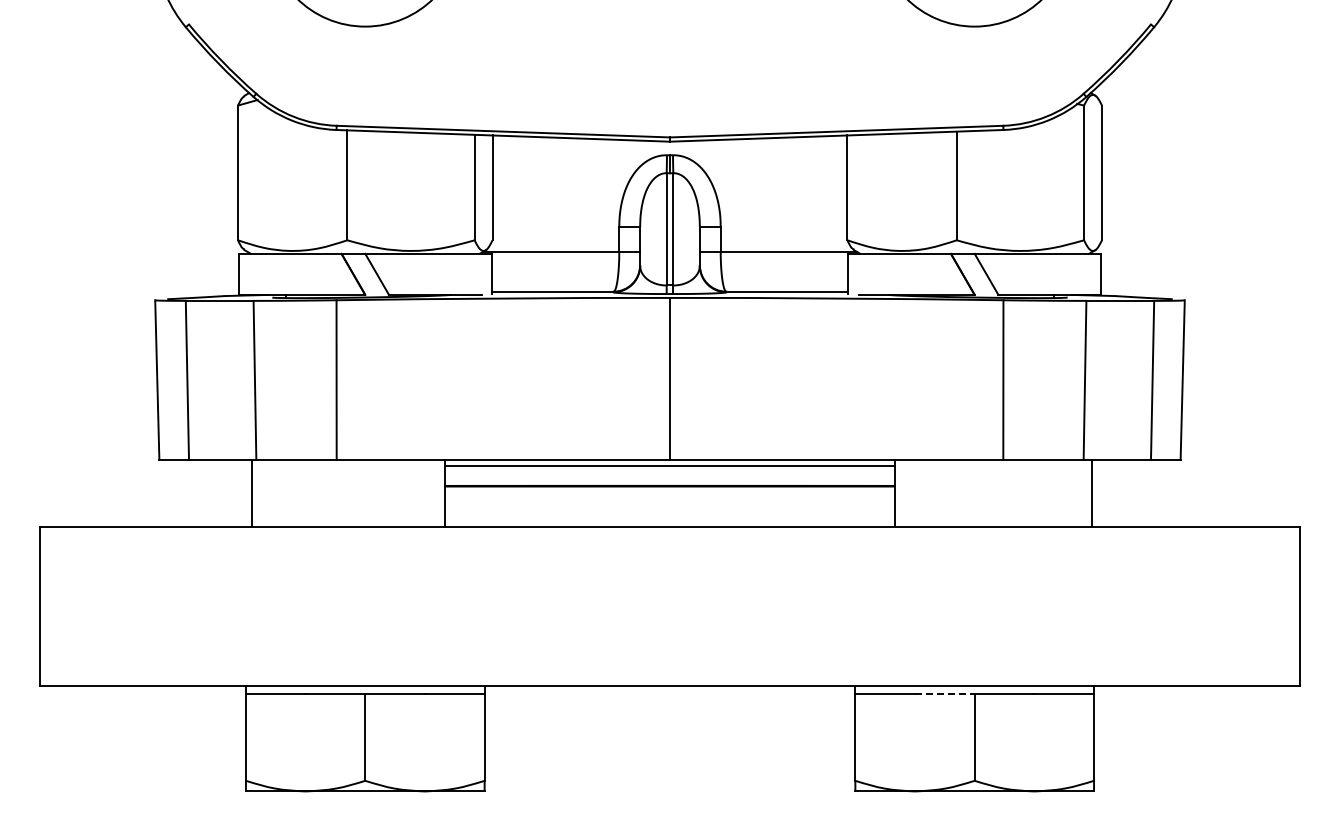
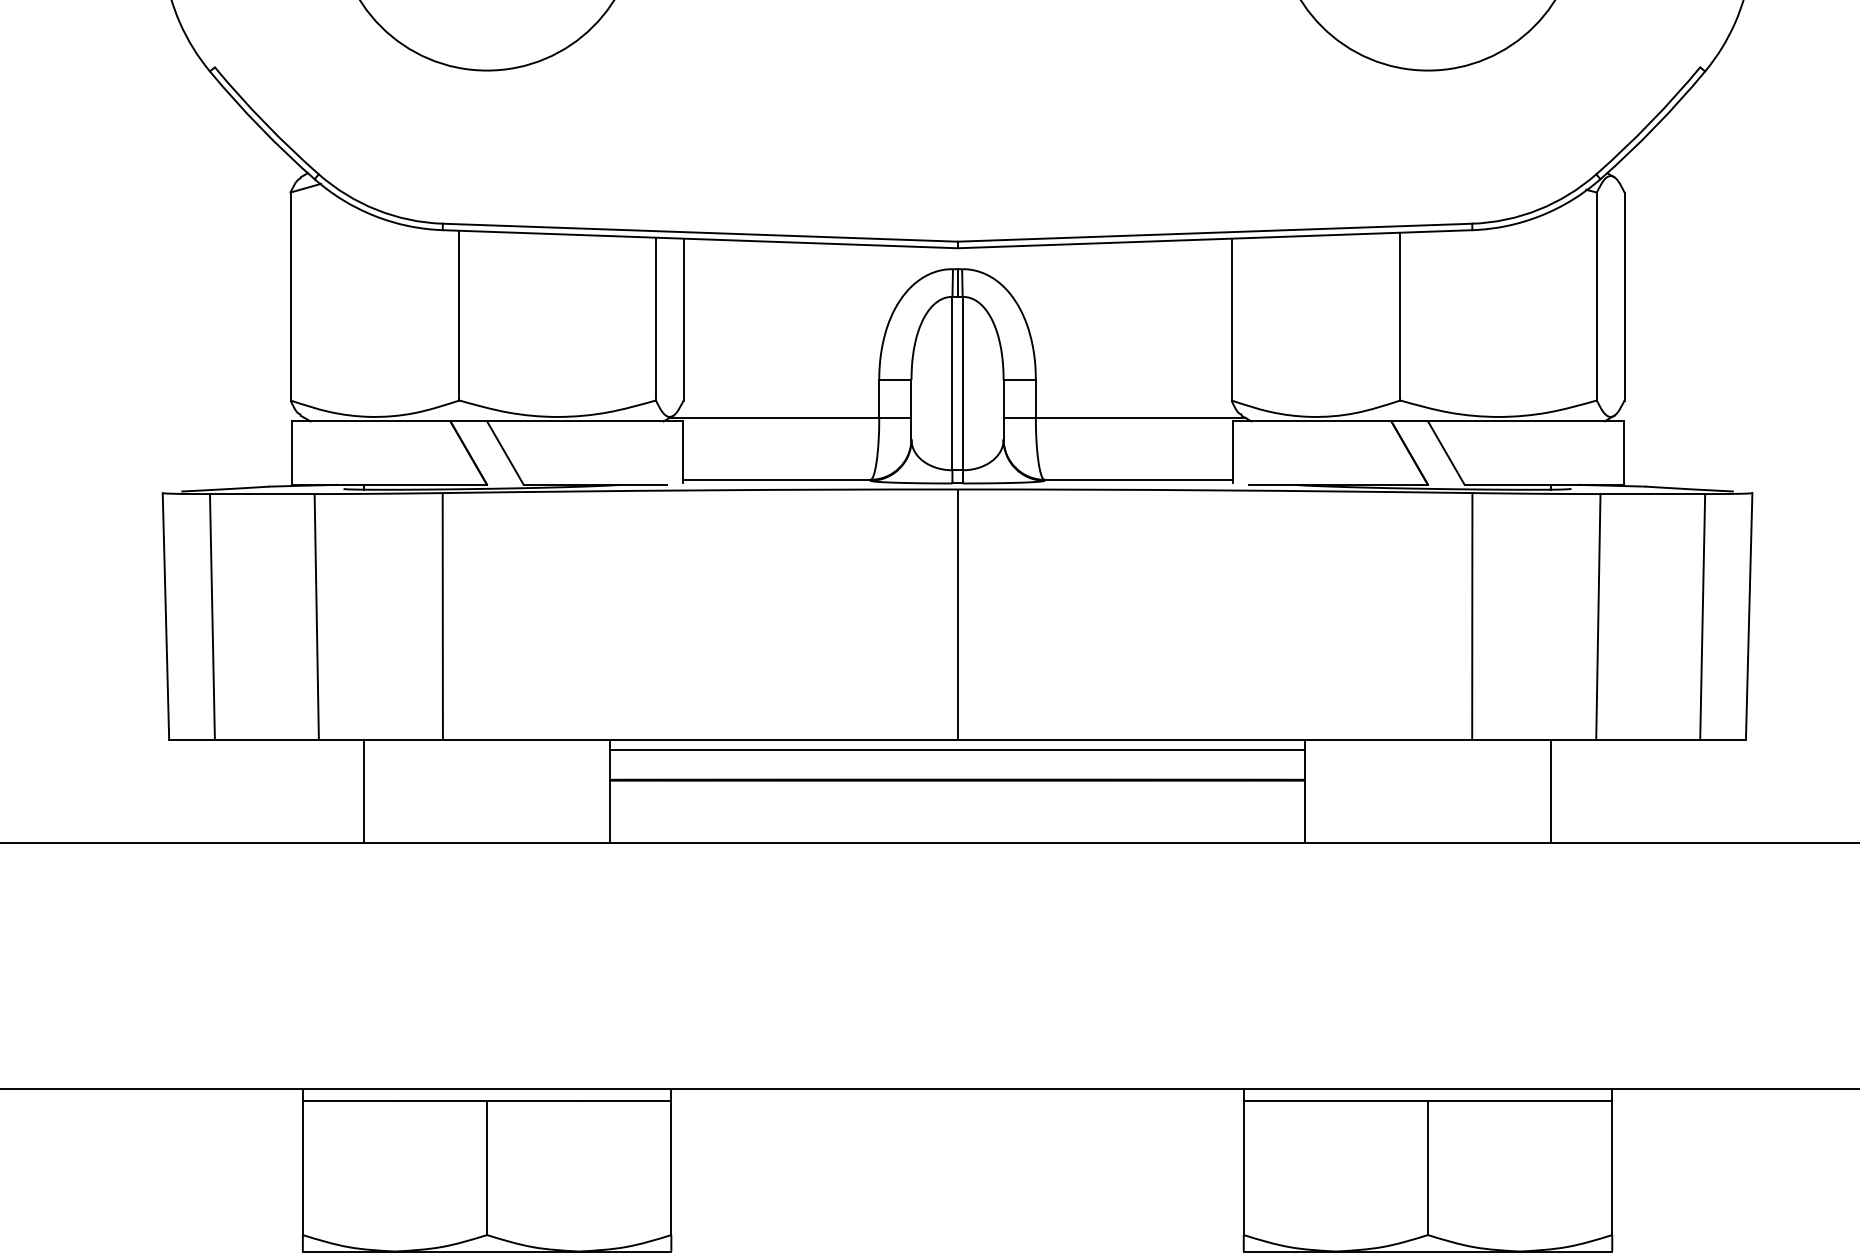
line: (251, 493) -> (363, 791), moved
line: (1092, 493) -> (1551, 791), moved
line: (944, 694) -> (1381, 1101), dashed -> solid

